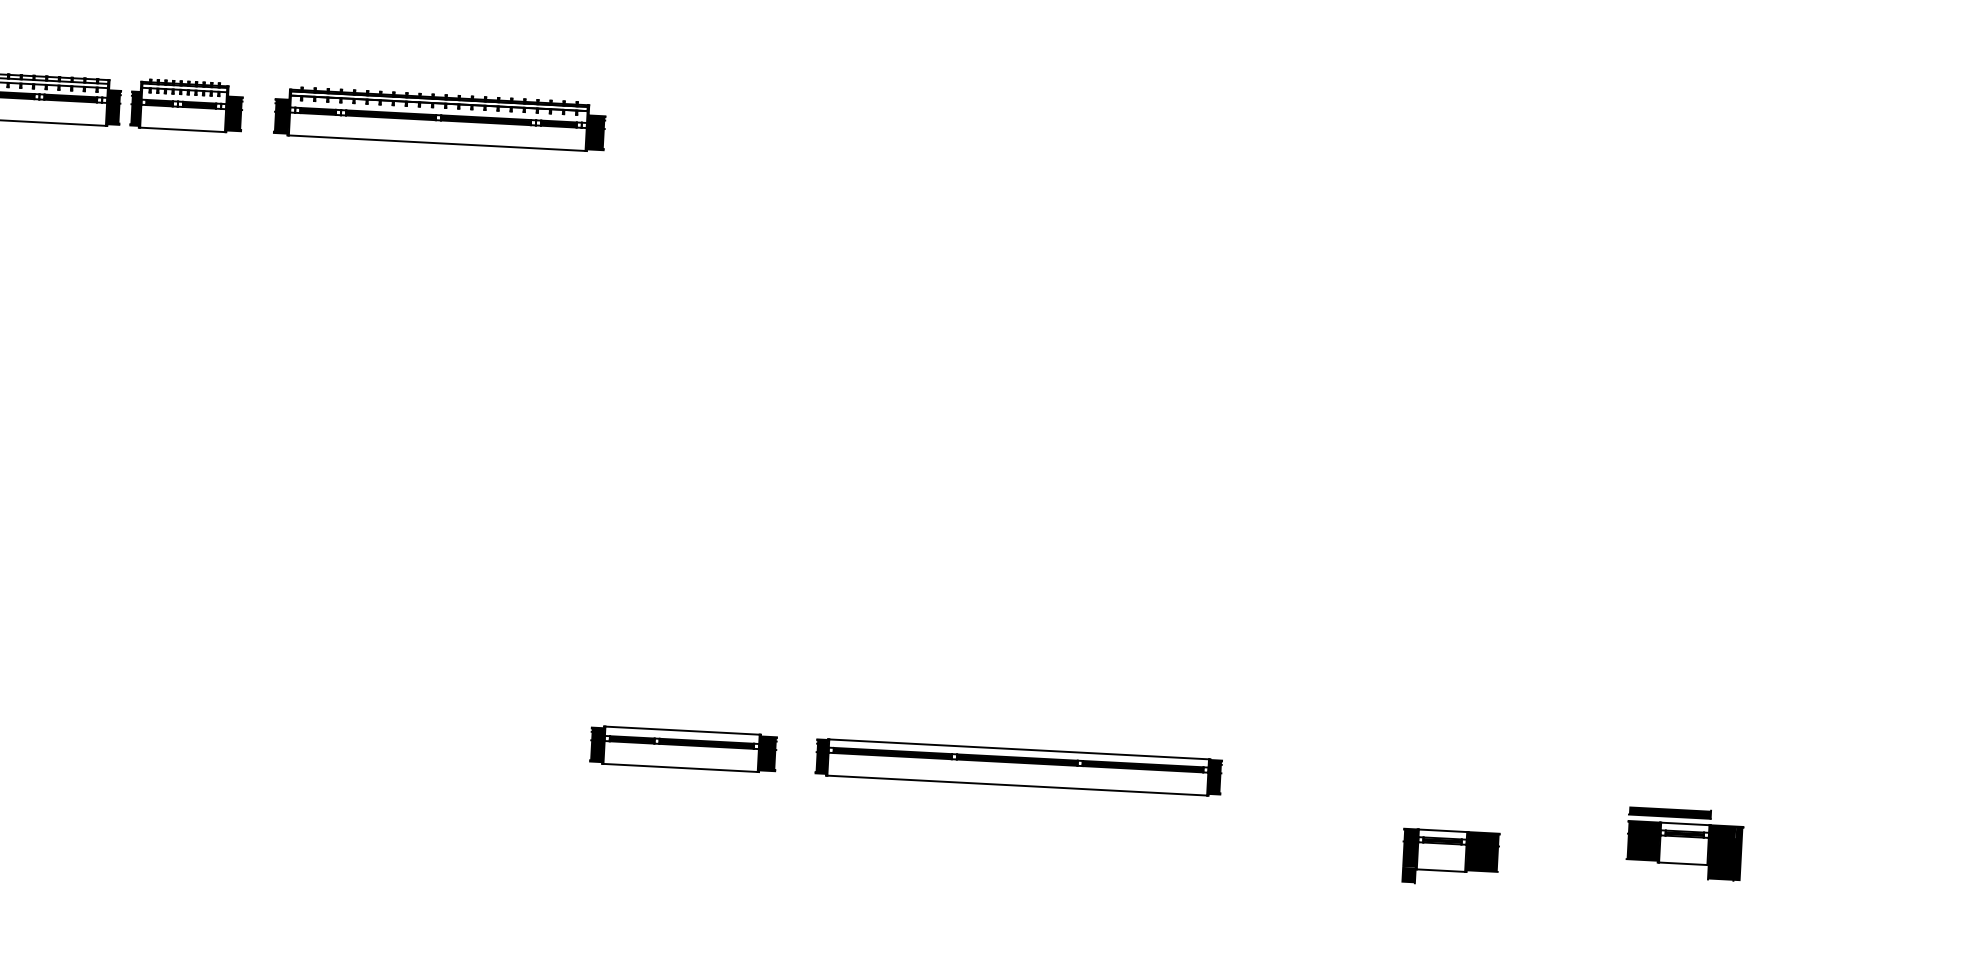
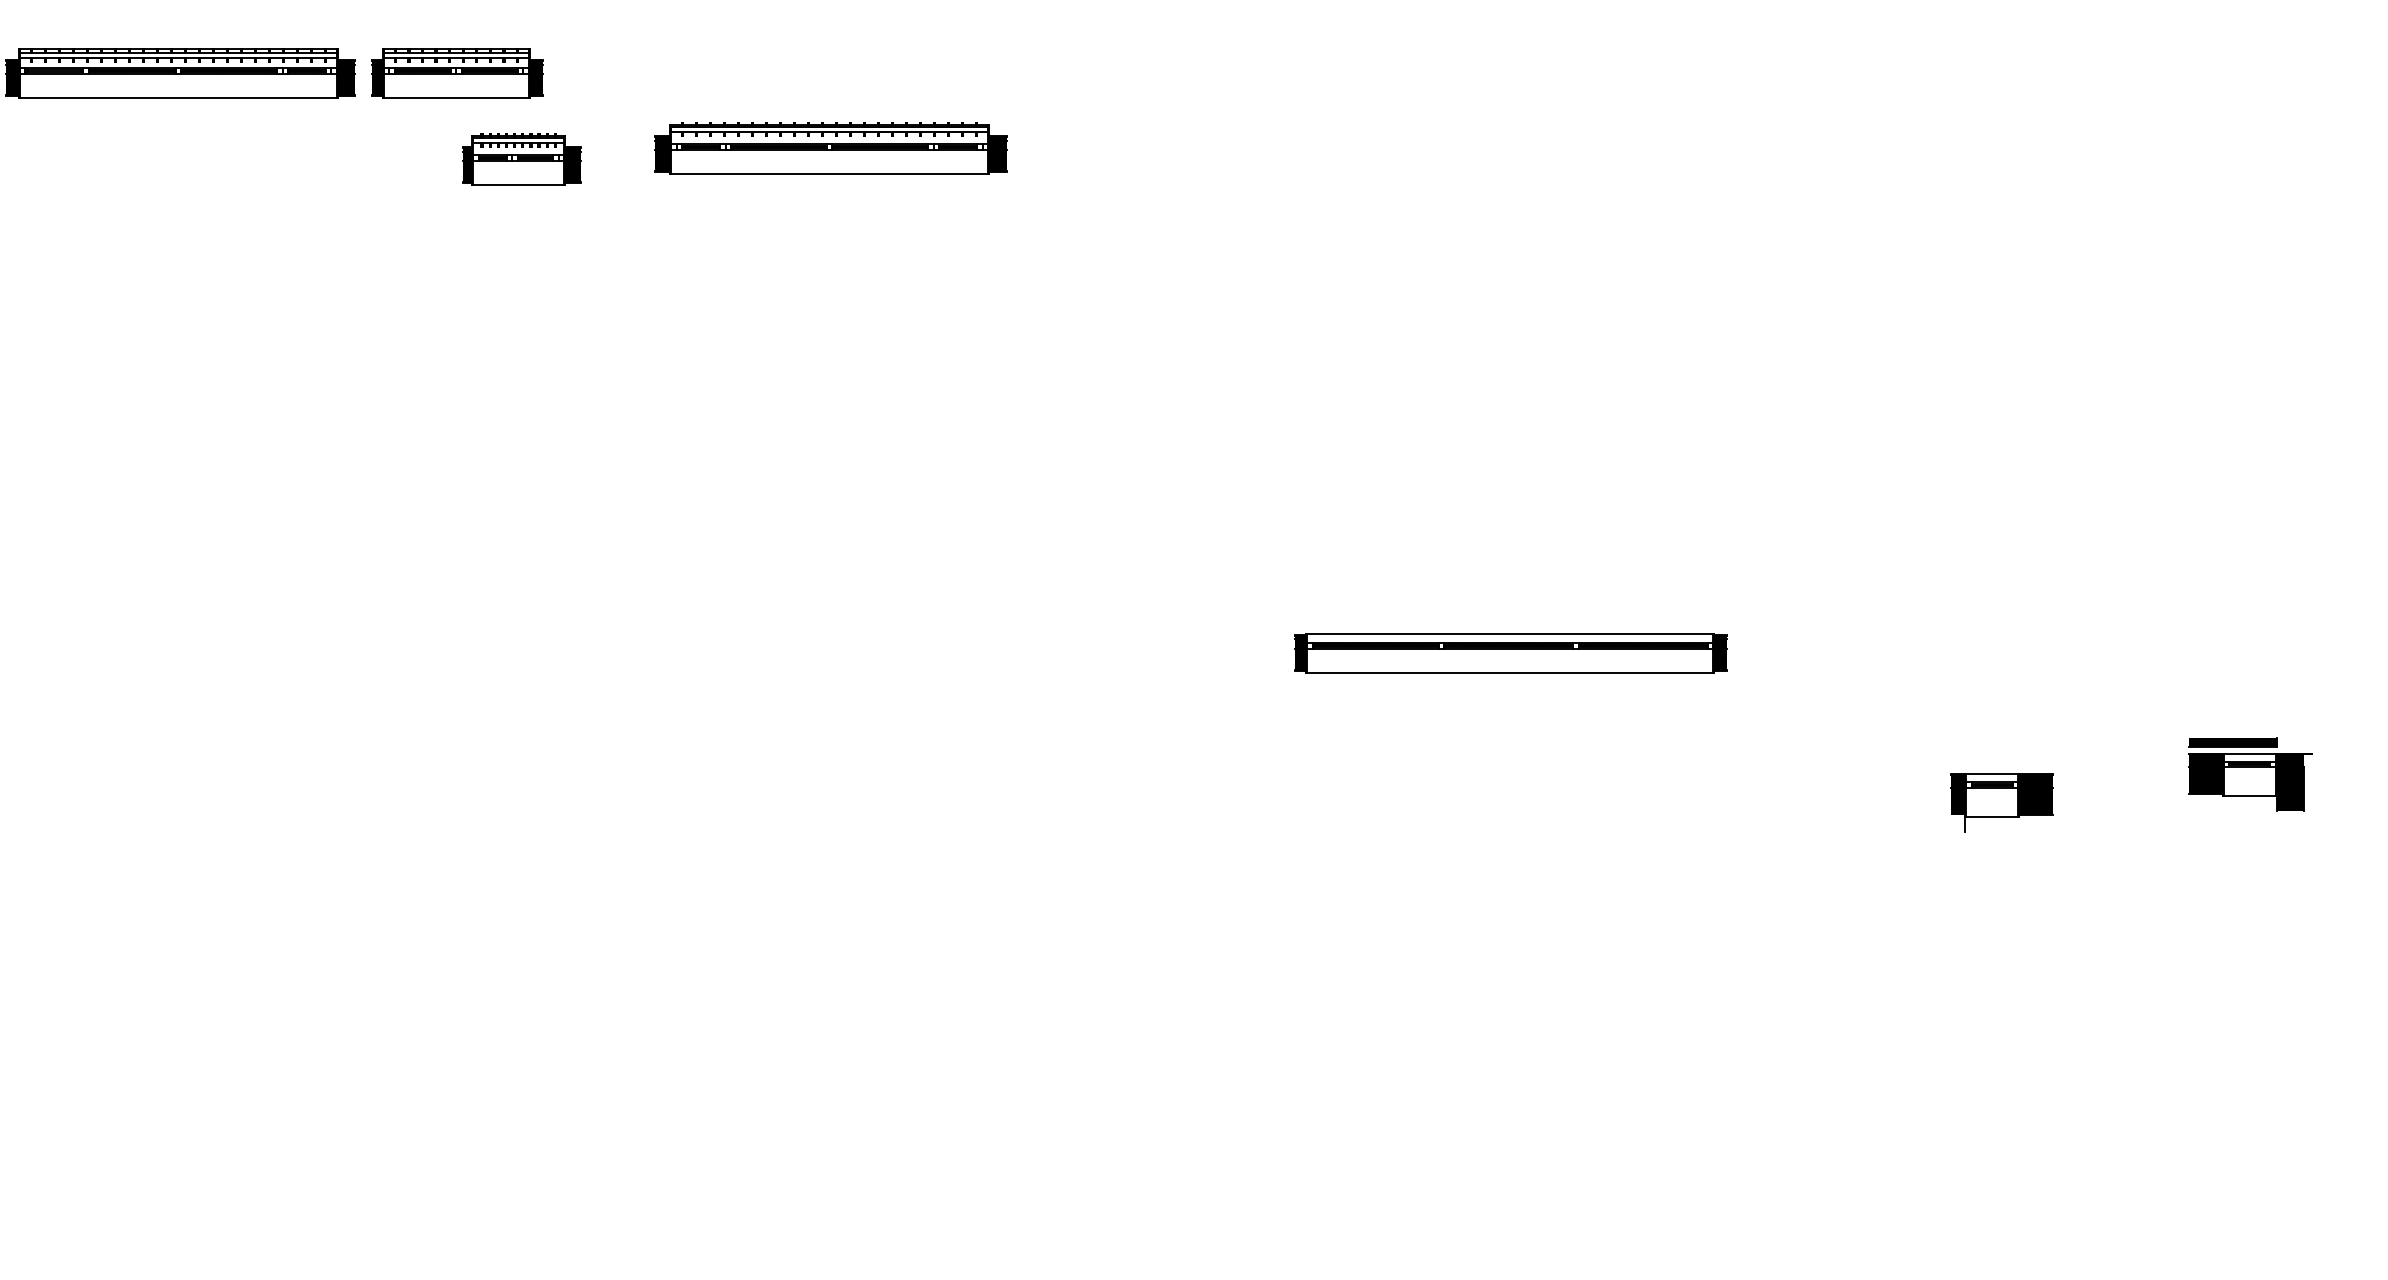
part: (186, 105) -> (521, 159), moved
part: (439, 119) -> (830, 148), moved
part: (683, 748) -> (1178, 729), removed
part: (1018, 767) -> (1510, 653), moved
fill: (1737, 853) -> (2307, 782), removed
fill: (1408, 875) -> (1957, 823), removed

